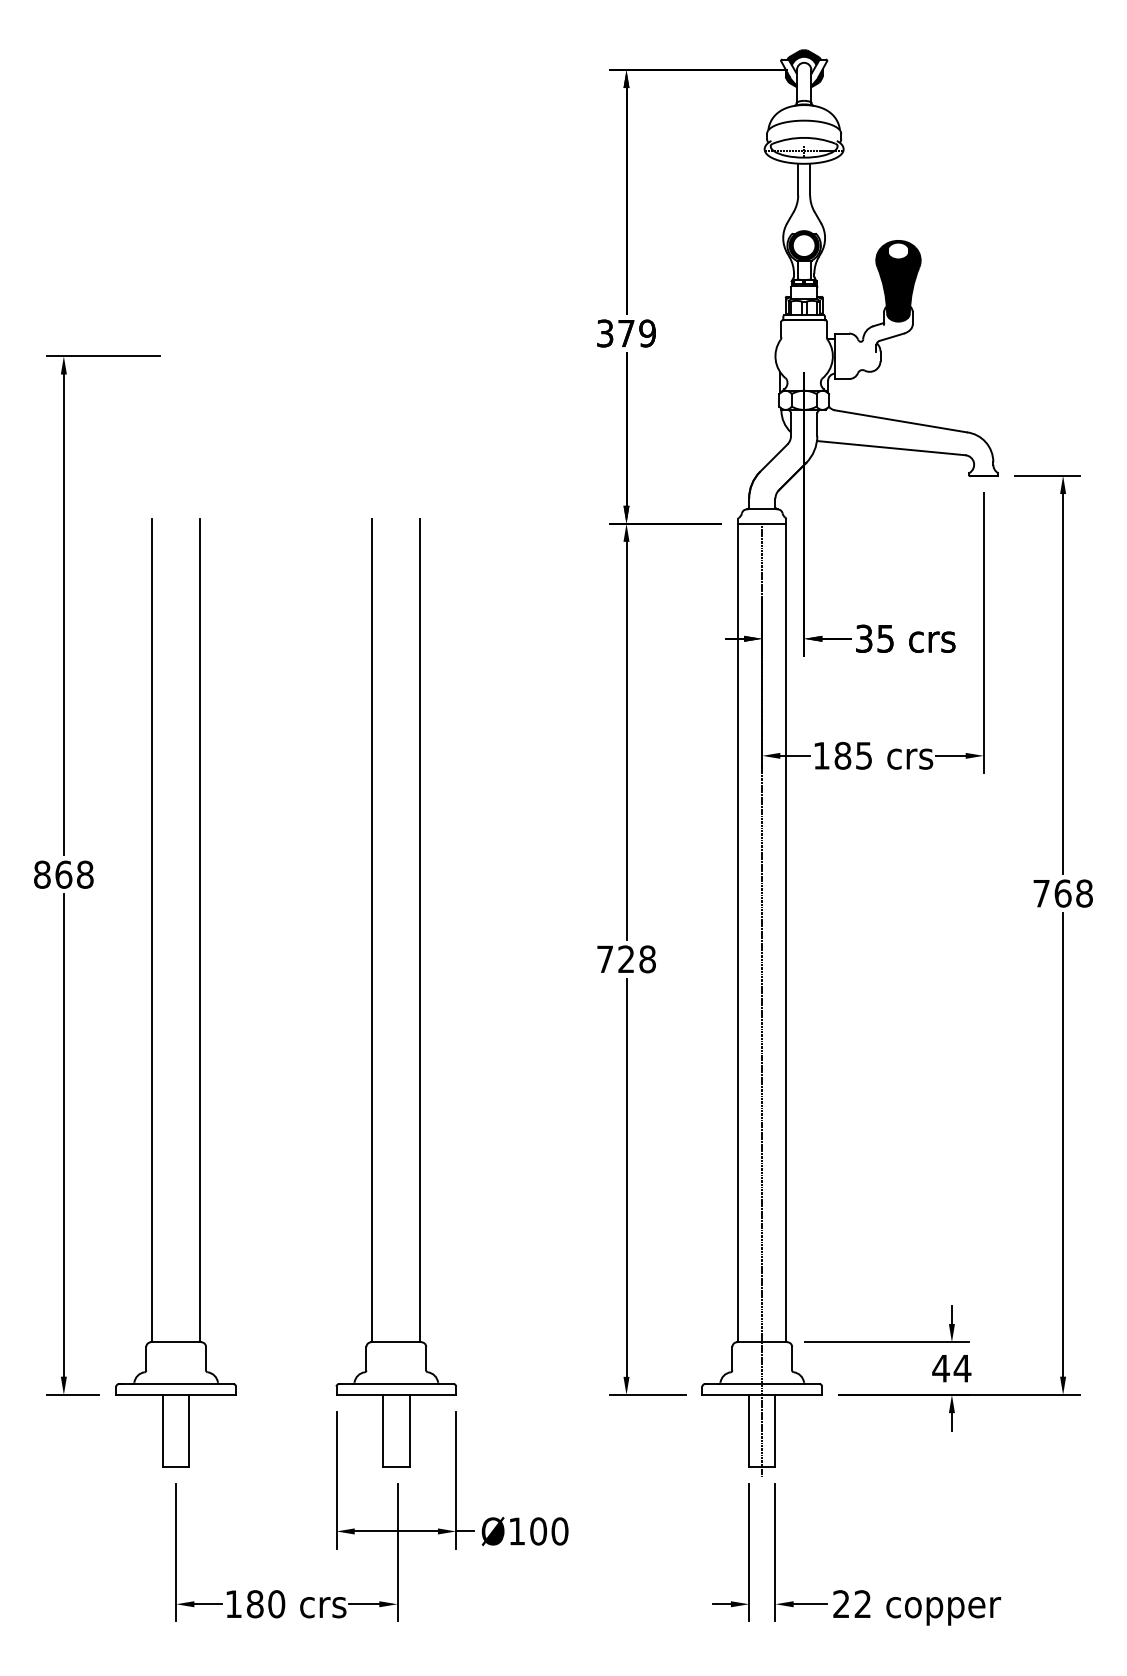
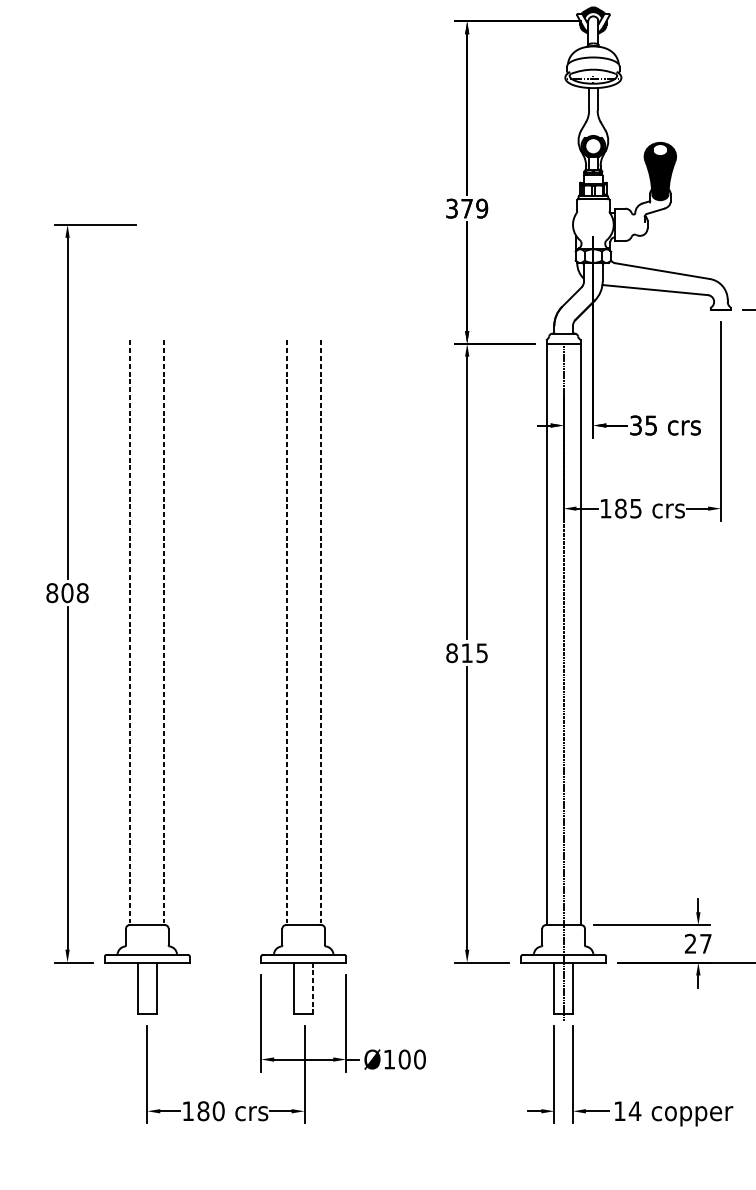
text: (63, 874) -> (67, 592), 868 -> 808
line: (152, 930) -> (130, 632), solid -> dashed
line: (200, 930) -> (164, 632), solid -> dashed
line: (372, 930) -> (286, 632), solid -> dashed
line: (420, 930) -> (320, 632), solid -> dashed
text: (626, 959) -> (467, 653), 728 -> 815
text: (951, 1368) -> (698, 943), 44 -> 27
line: (409, 1430) -> (313, 987), solid -> dashed
text: (852, 1603) -> (627, 1110), 22 -> 14

